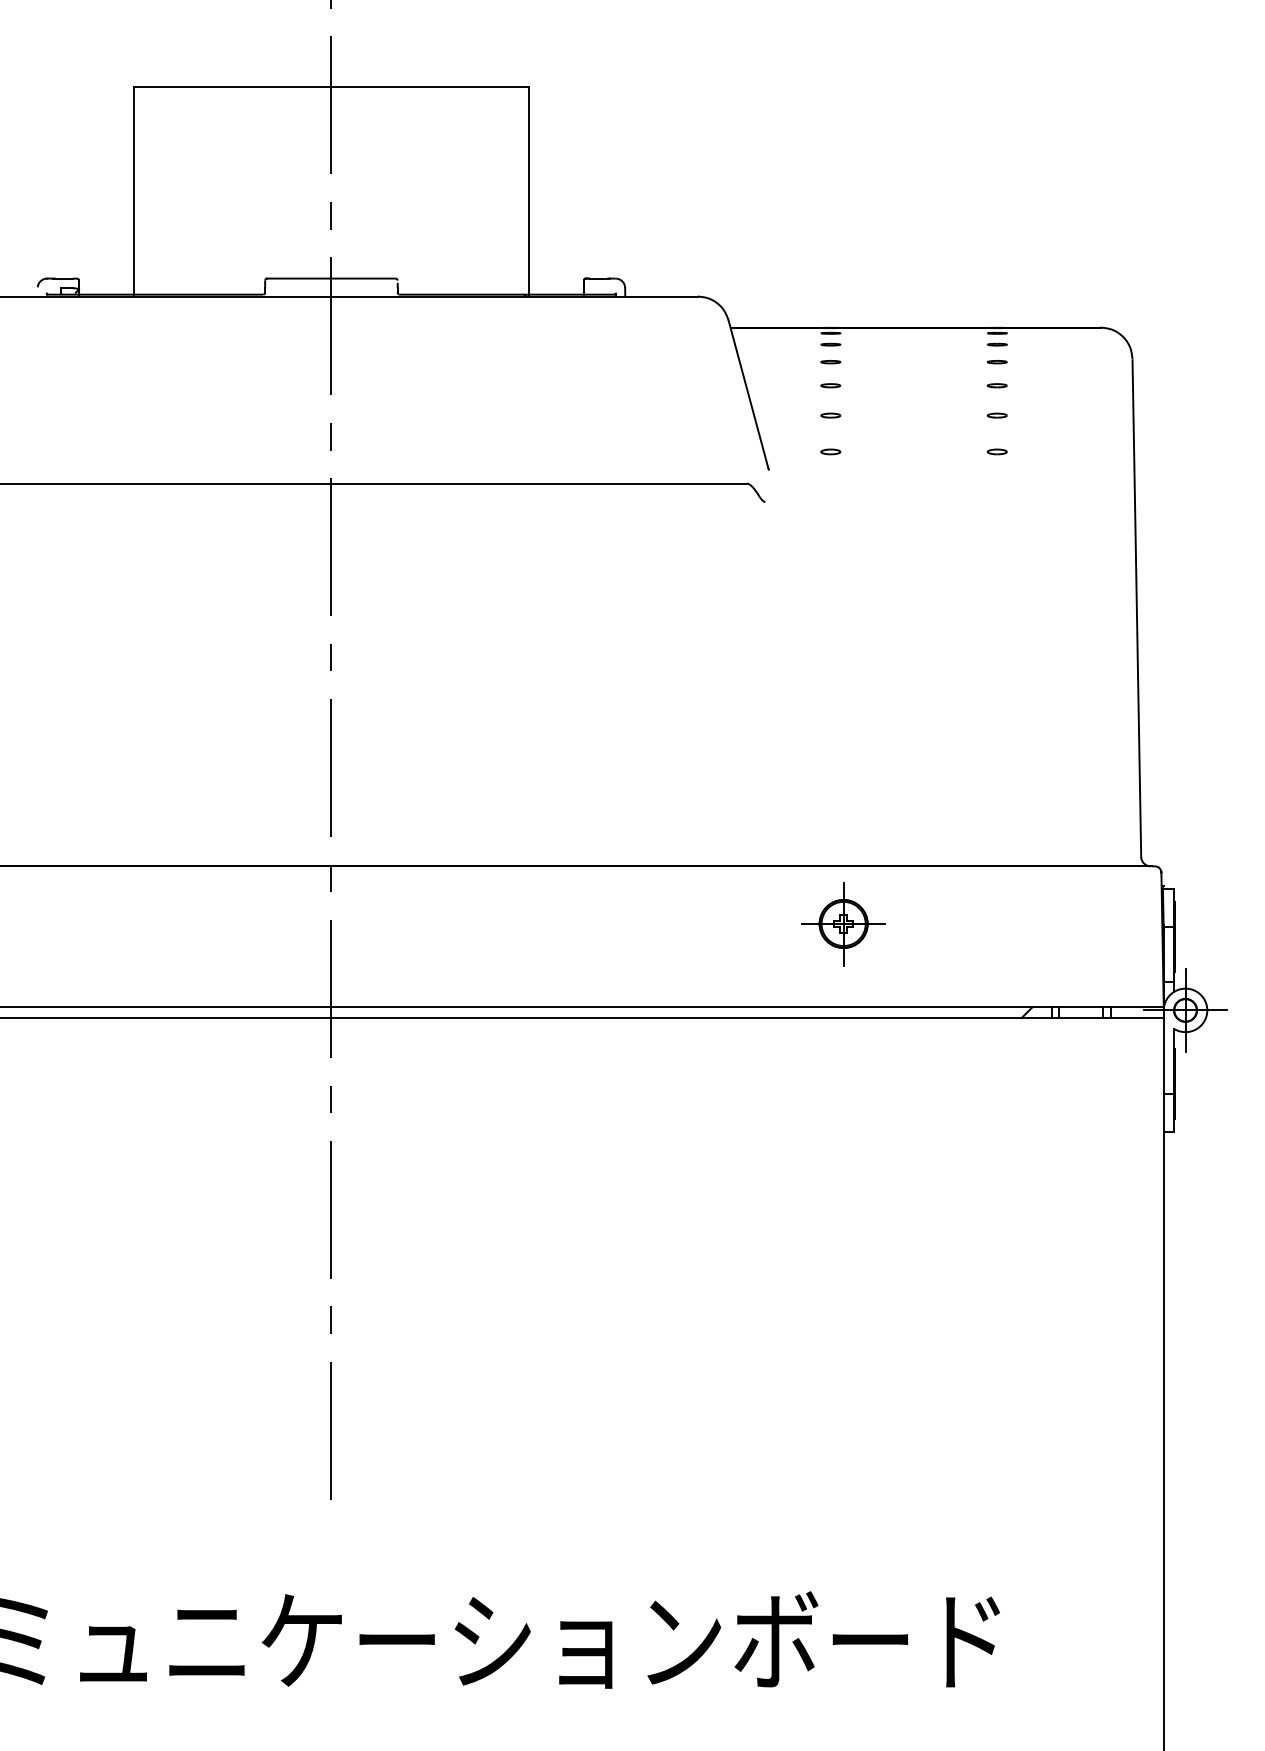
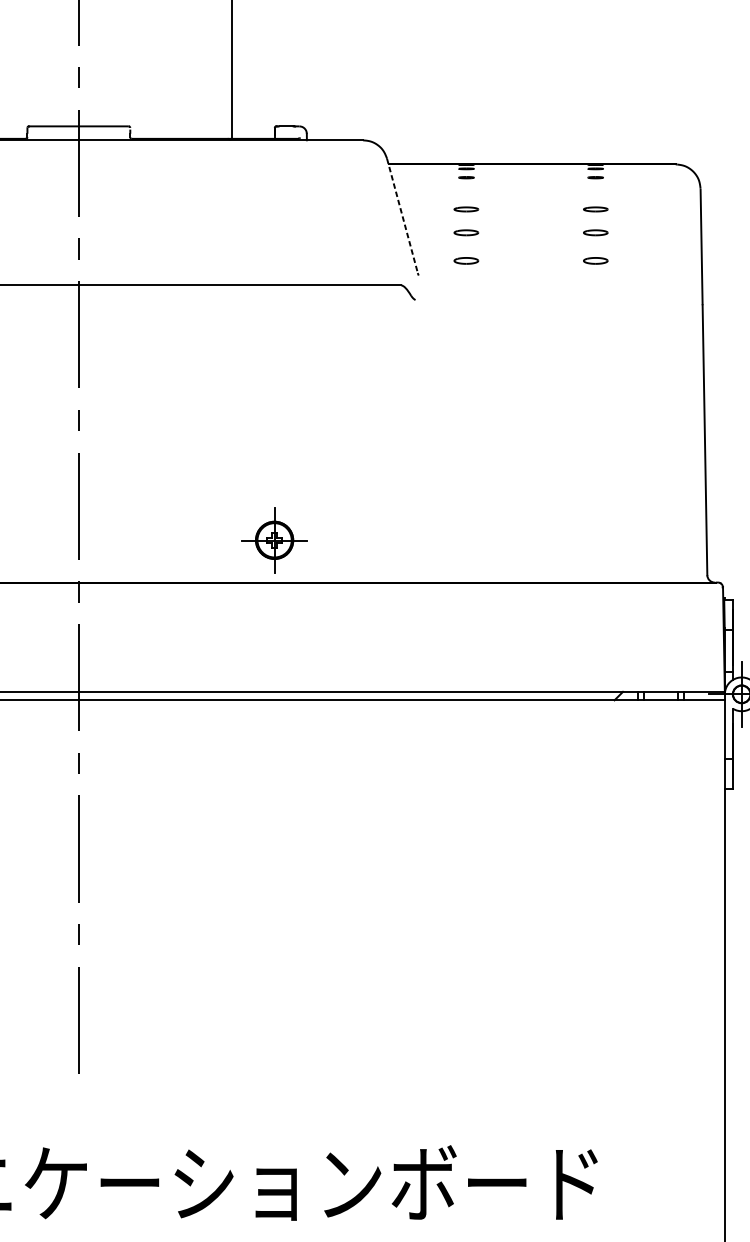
line: (830, 362) -> (466, 191), removed
line: (996, 362) -> (595, 191), removed
part: (830, 385) -> (466, 209), size x1.6
part: (996, 385) -> (595, 209), size x1.6
line: (748, 394) -> (402, 216), solid -> dashed
part: (830, 415) -> (466, 232), size x1.6
part: (996, 415) -> (595, 232), size x1.6
part: (830, 451) -> (466, 260), size x1.6
part: (996, 451) -> (595, 260), size x1.6
part: (843, 924) -> (274, 540), moved

